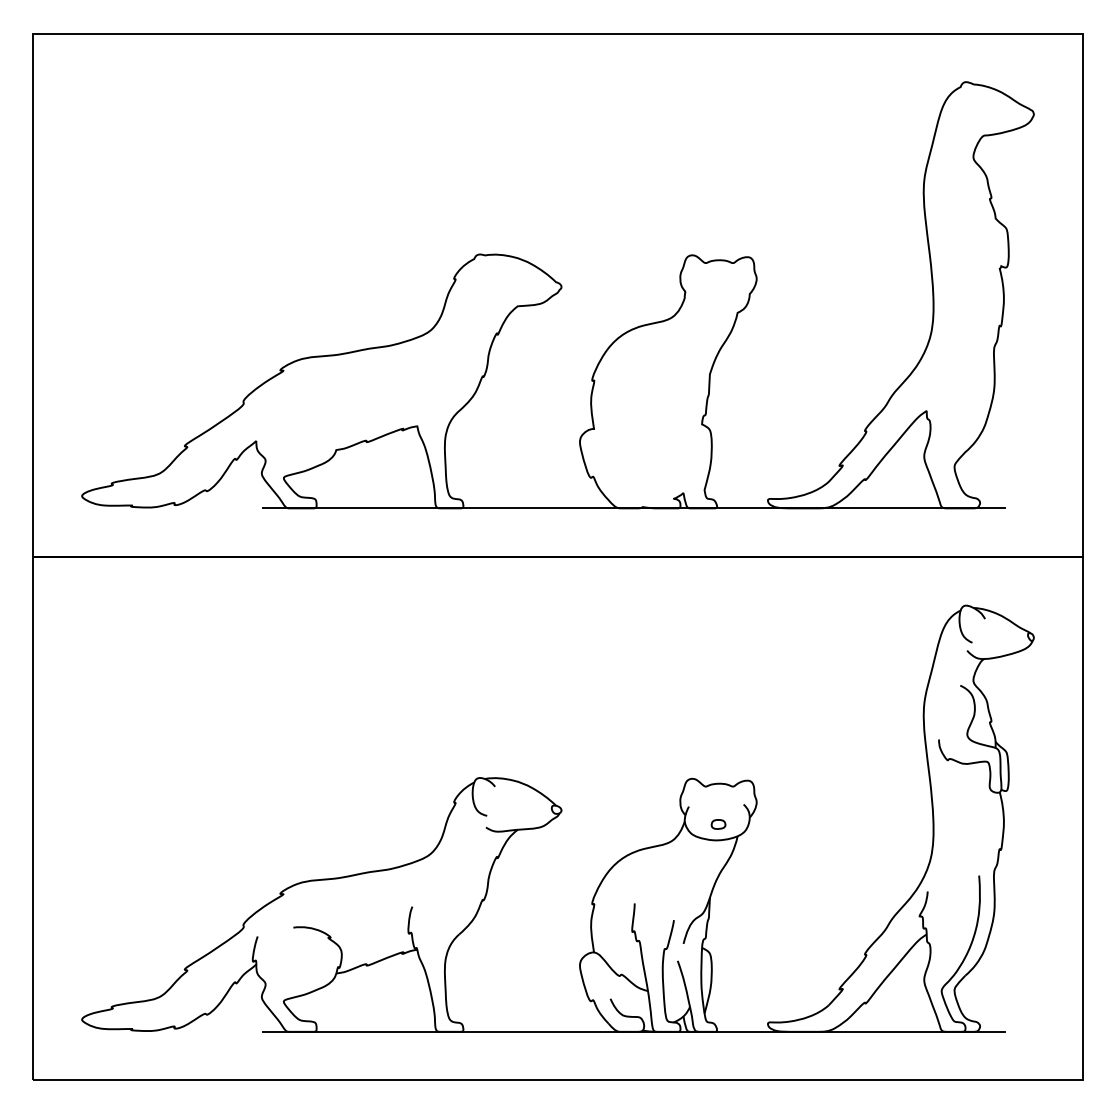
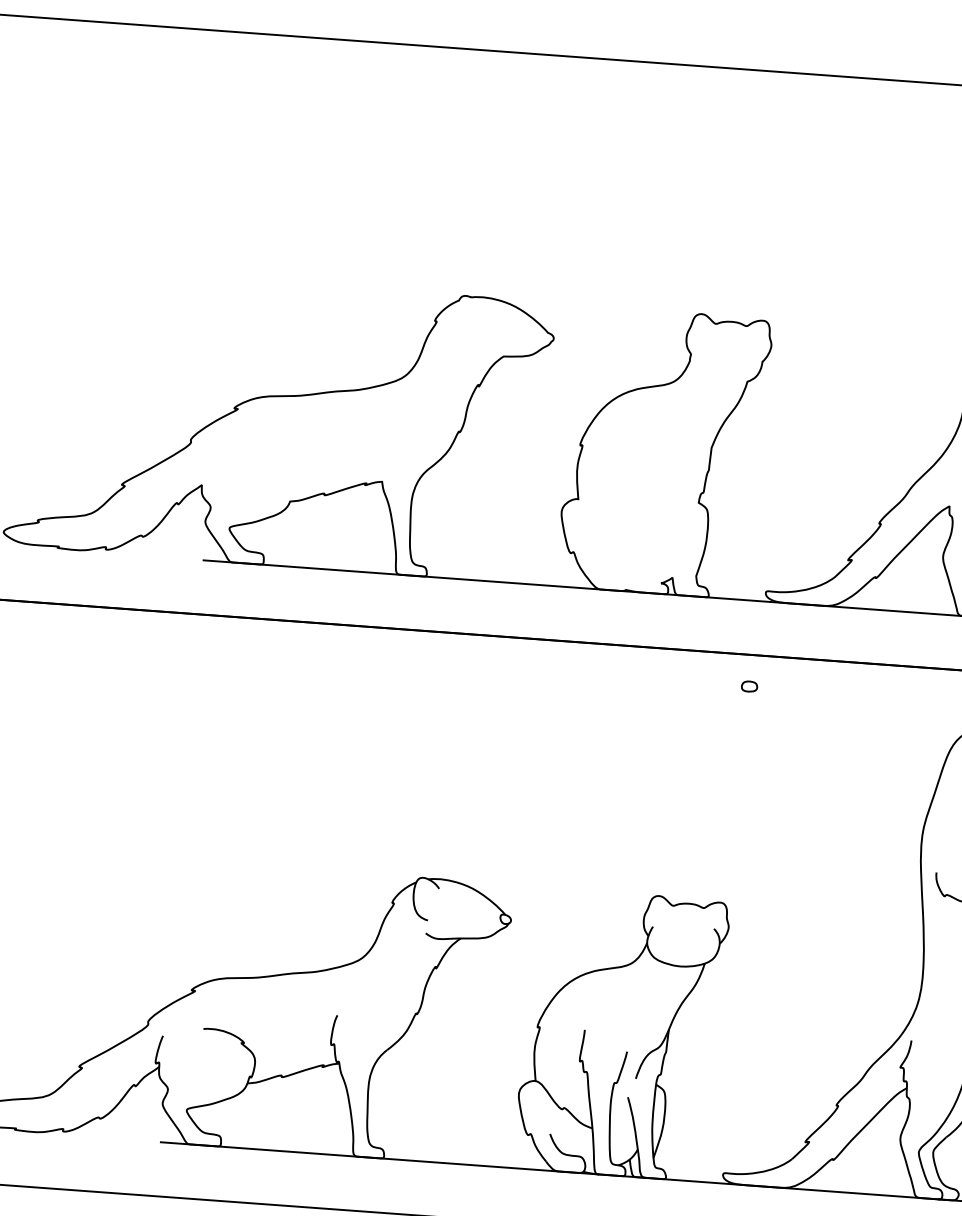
part: (718, 824) -> (749, 686), moved

